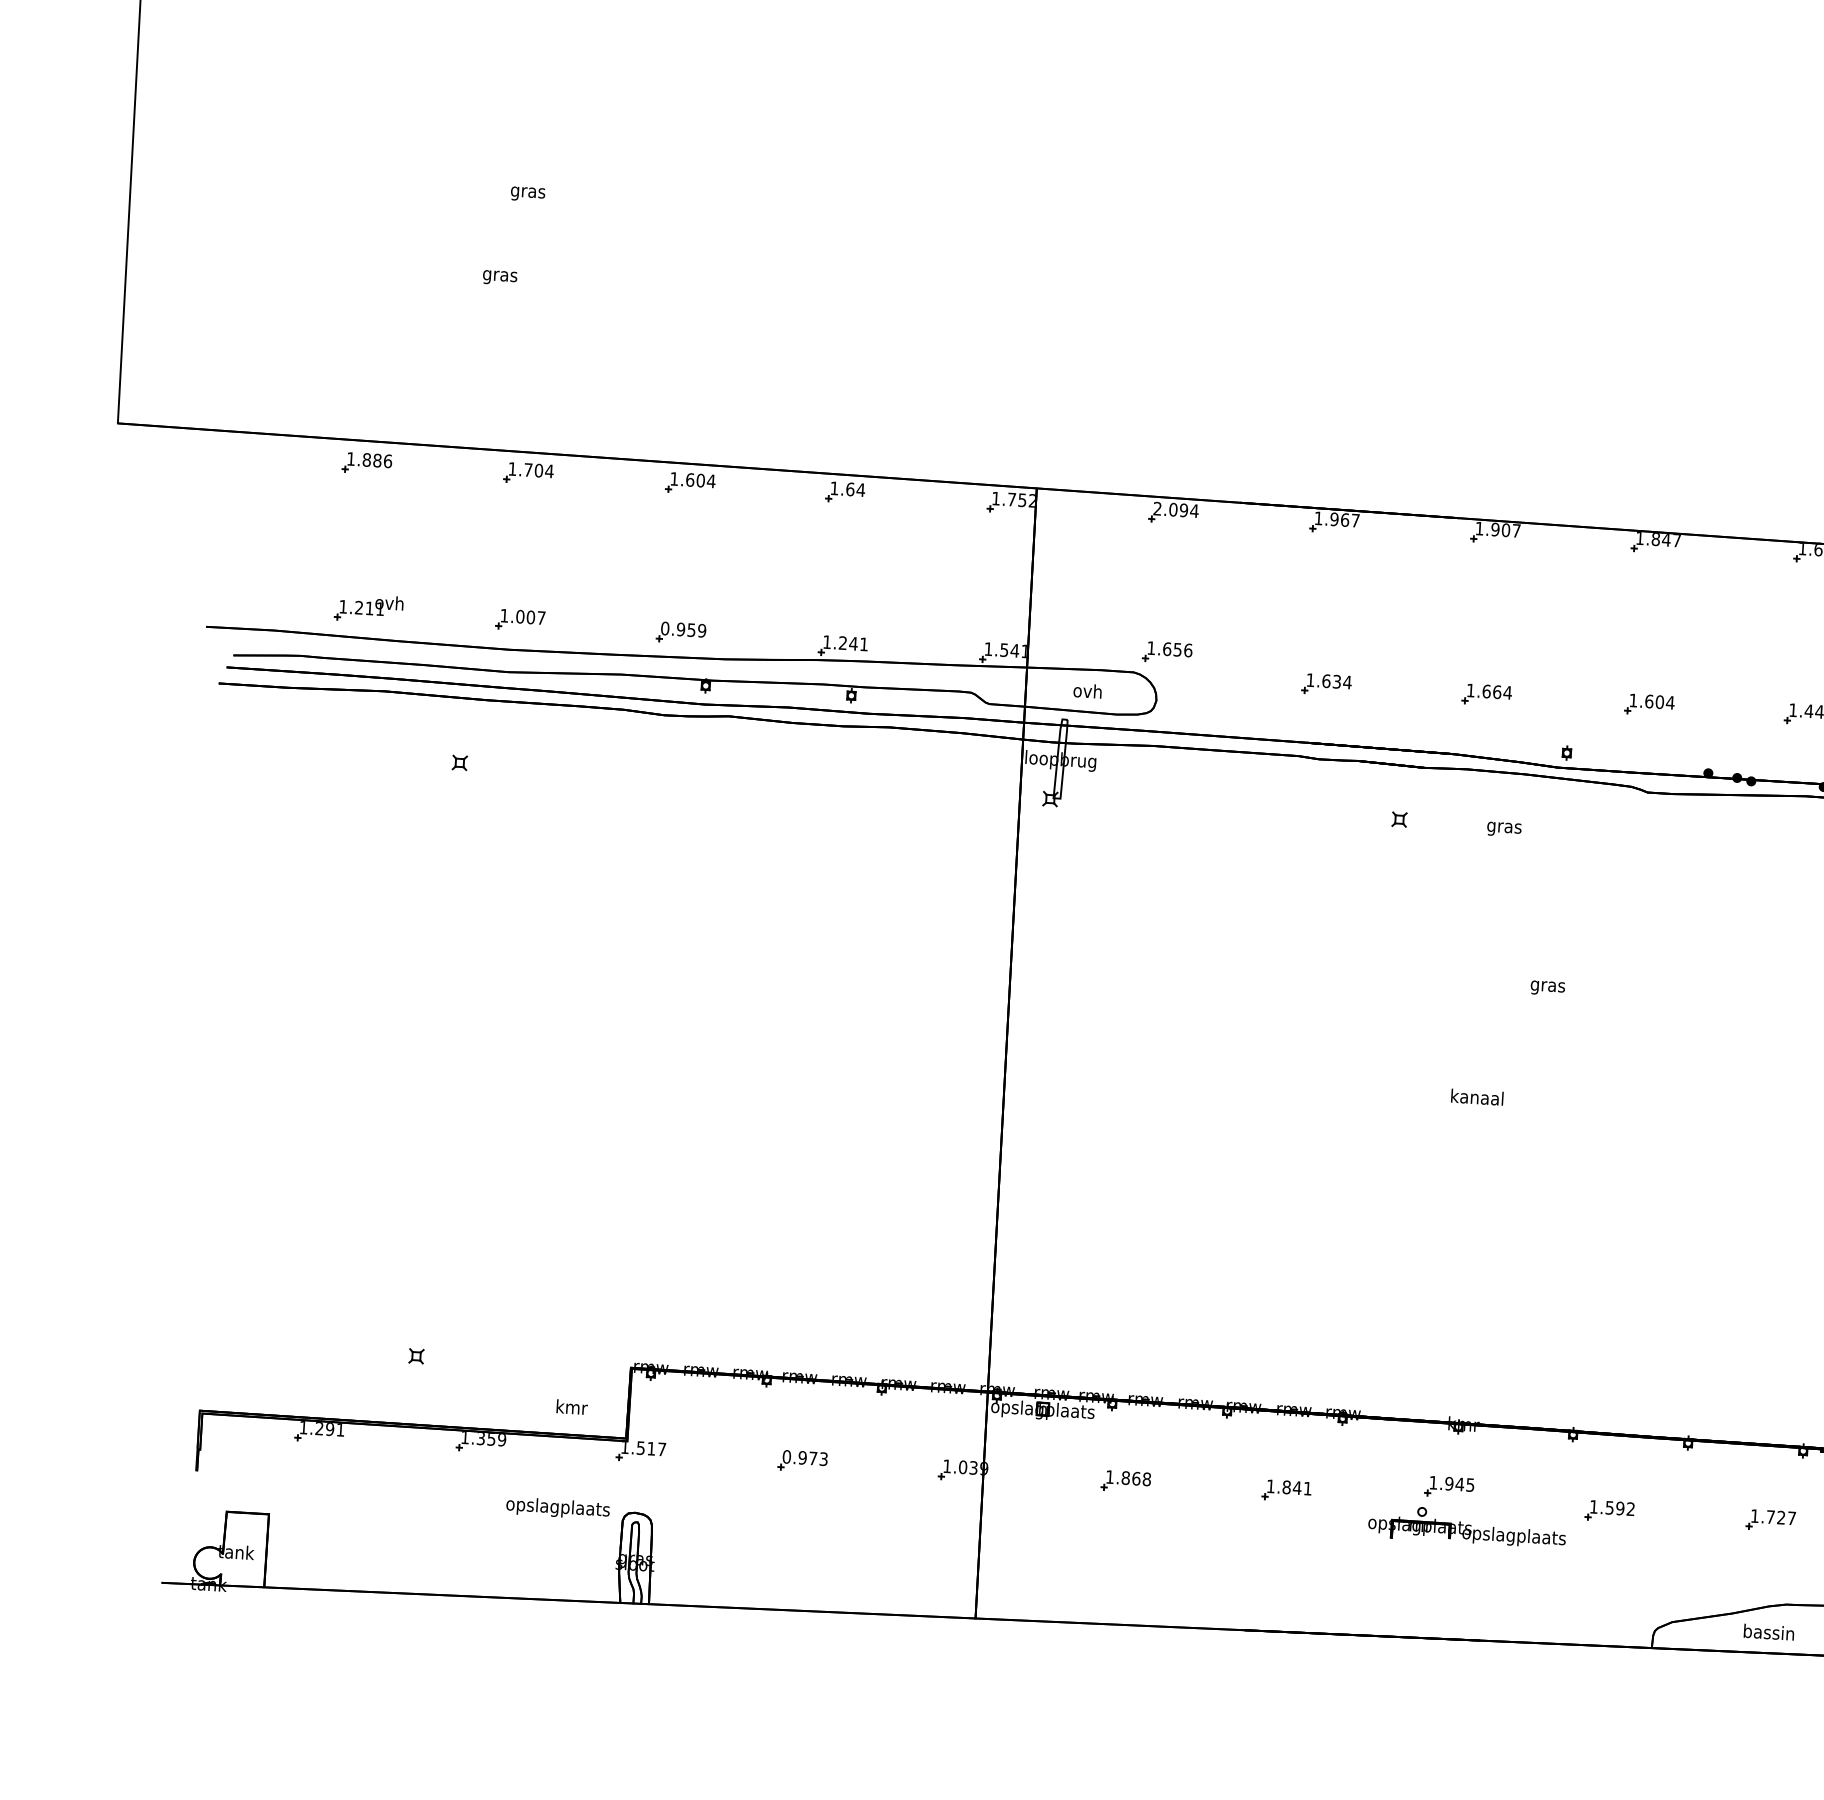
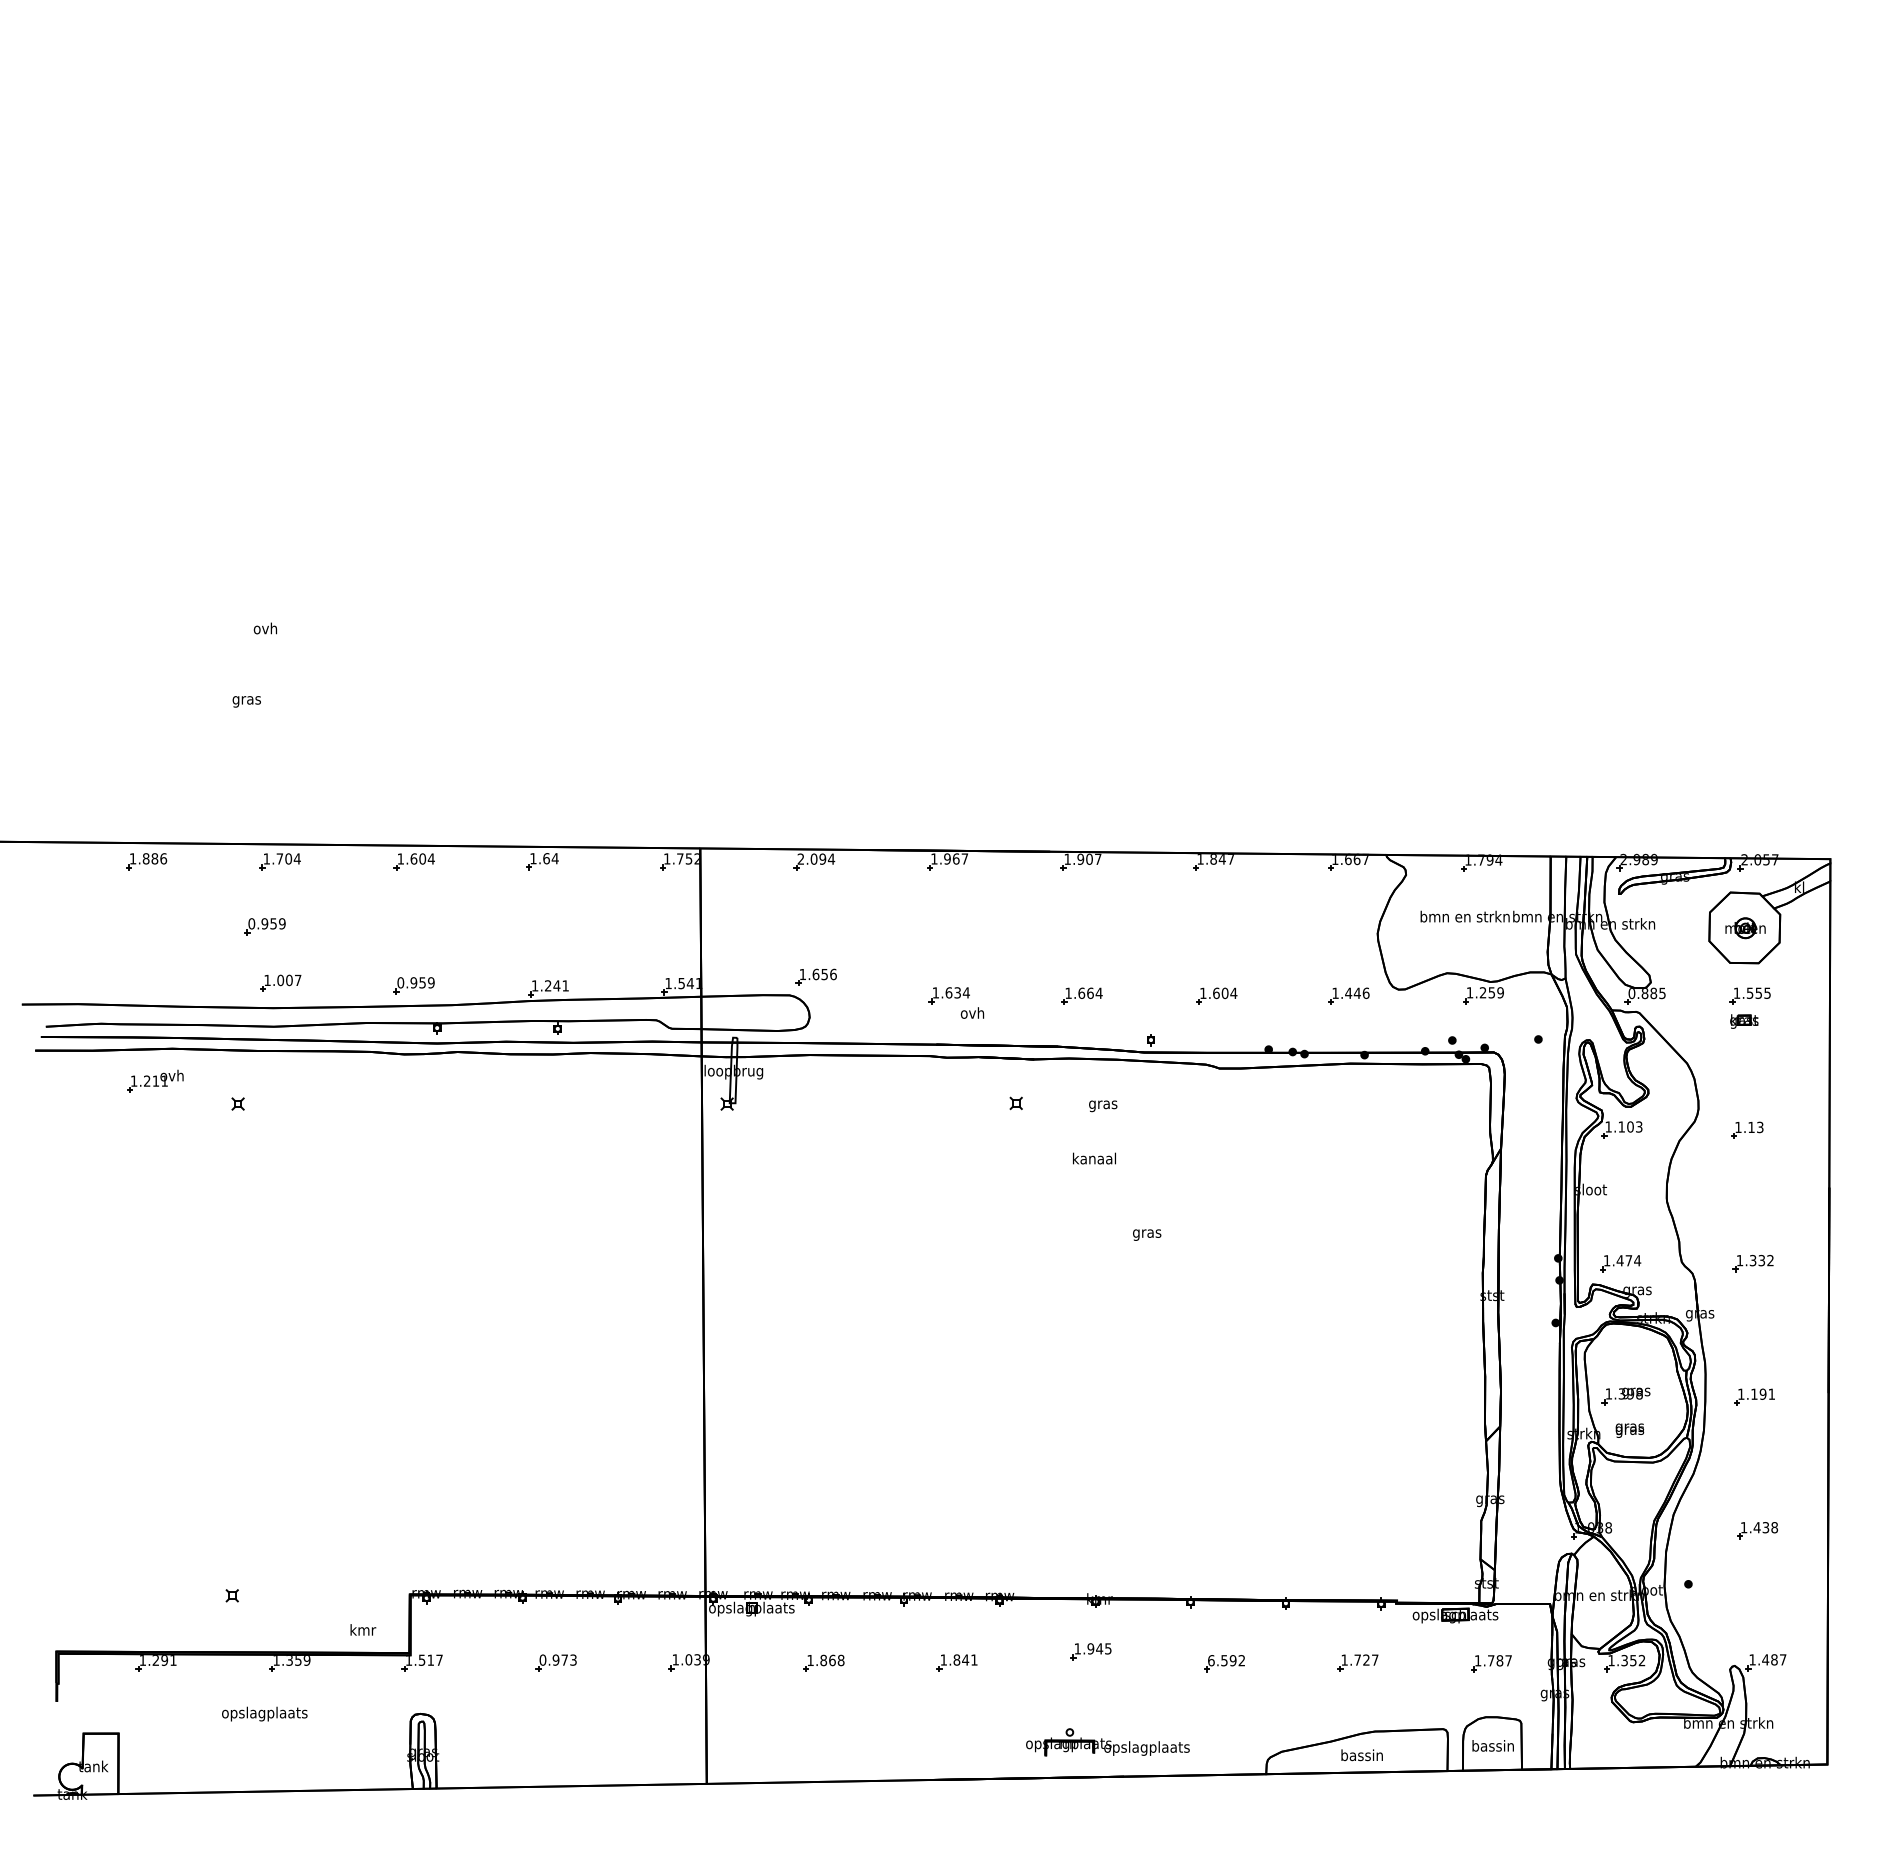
text: (527, 191) -> (265, 629), gras -> ovh
part: (504, 550) -> (264, 926), added
part: (369, 607) -> (155, 1080), moved
text: (1087, 690) -> (972, 1012), moved
text: (1477, 1097) -> (1094, 1158), moved
text: (1594, 1506) -> (1211, 1660), 1.592 -> 6.592
text: (557, 1507) -> (264, 1713), moved
part: (1466, 1526) -> (1107, 1742), moved

